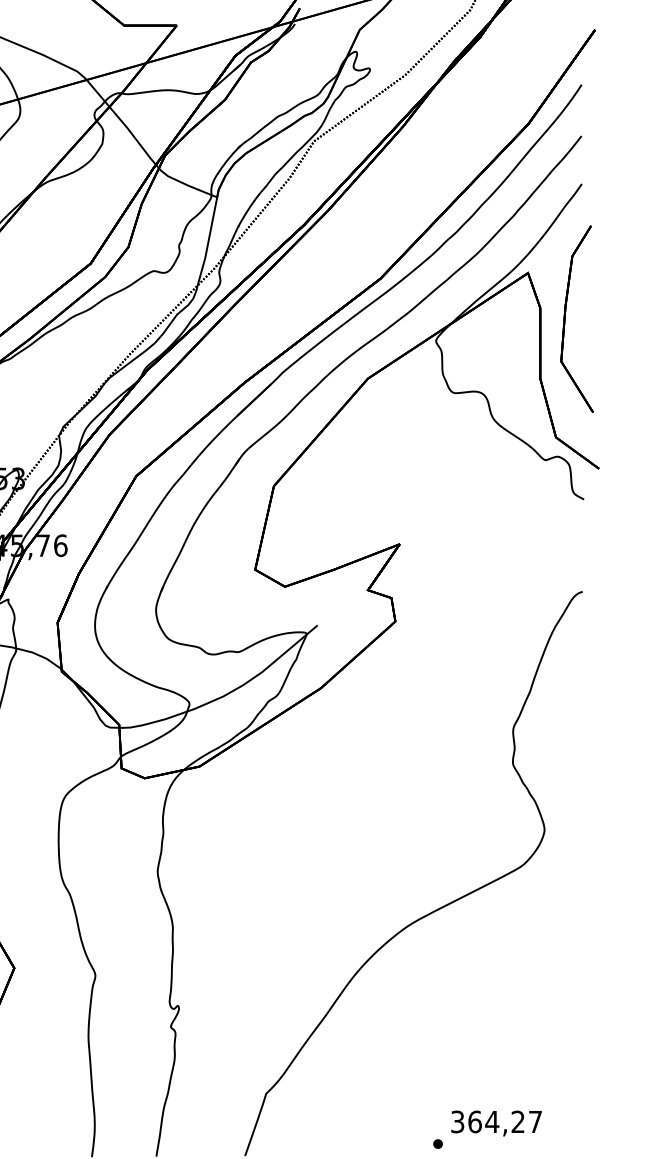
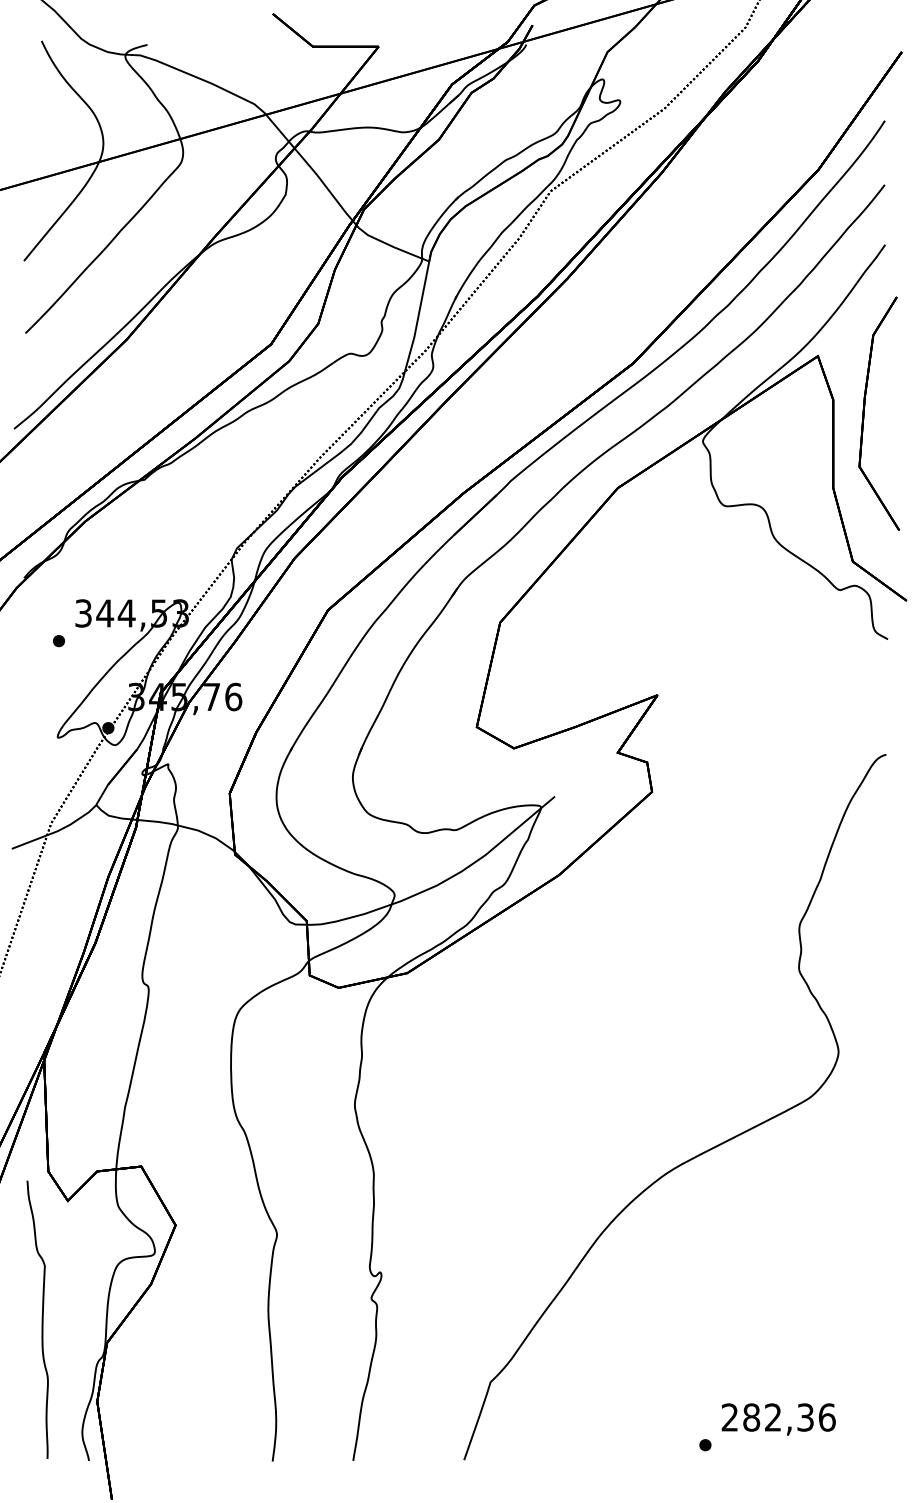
text: (496, 1121) -> (778, 1417), 364,27 -> 282,36

